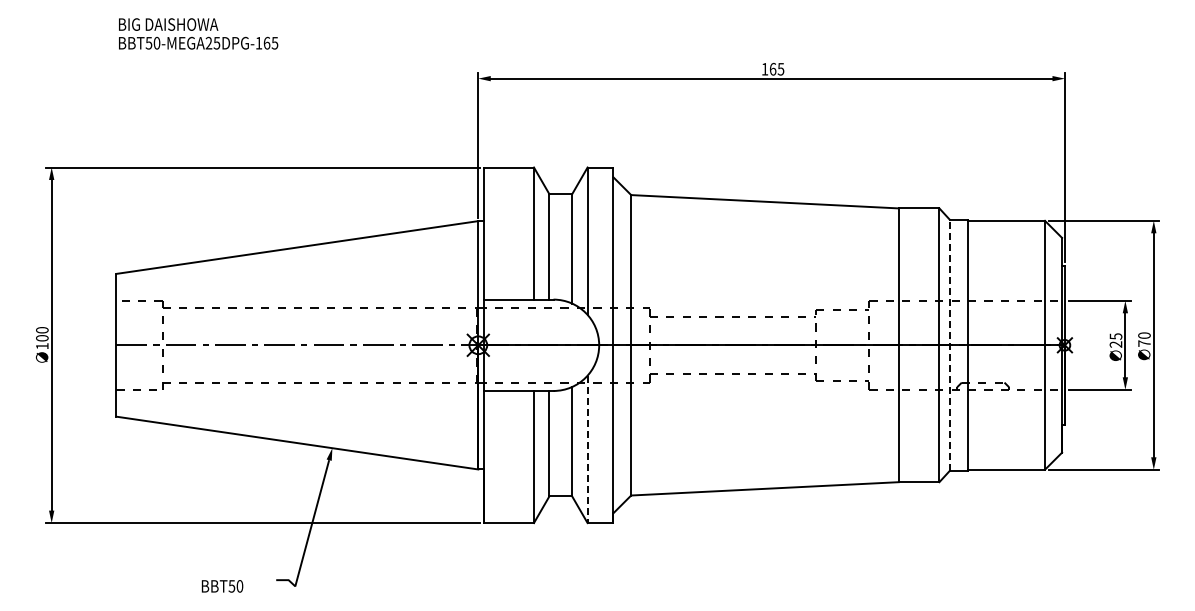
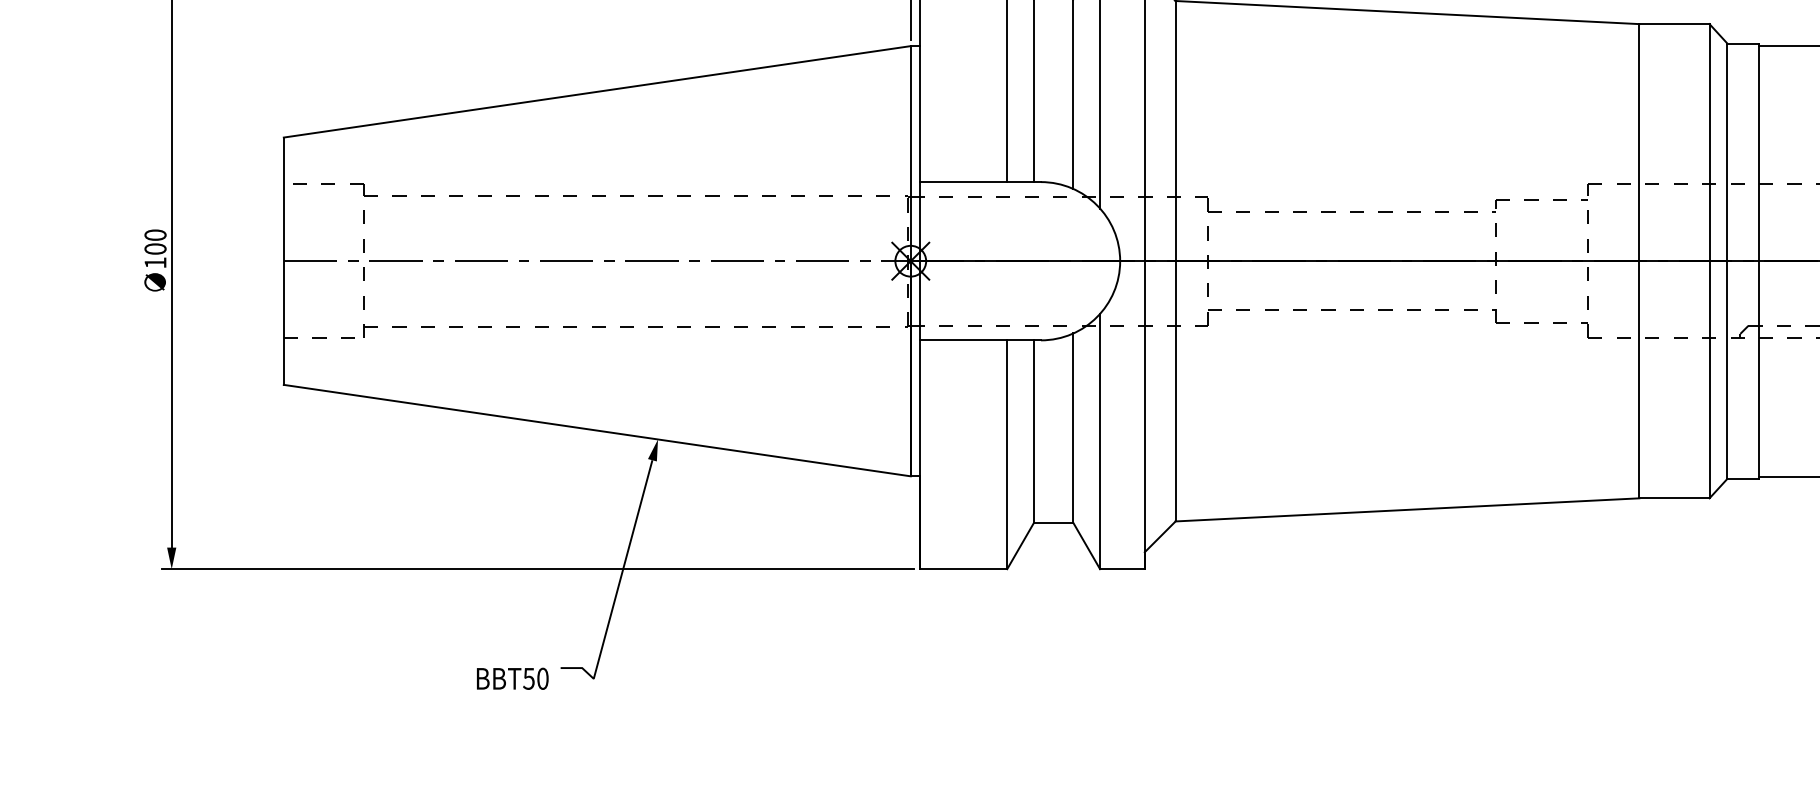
line: (949, 345) -> (1727, 261), dashed -> solid
line: (587, 449) -> (1099, 441), dashed -> solid
text: (222, 586) -> (512, 679), moved

